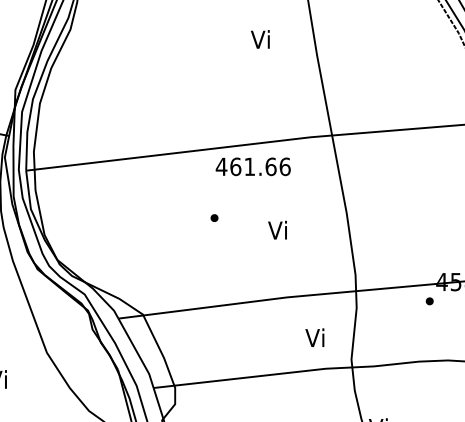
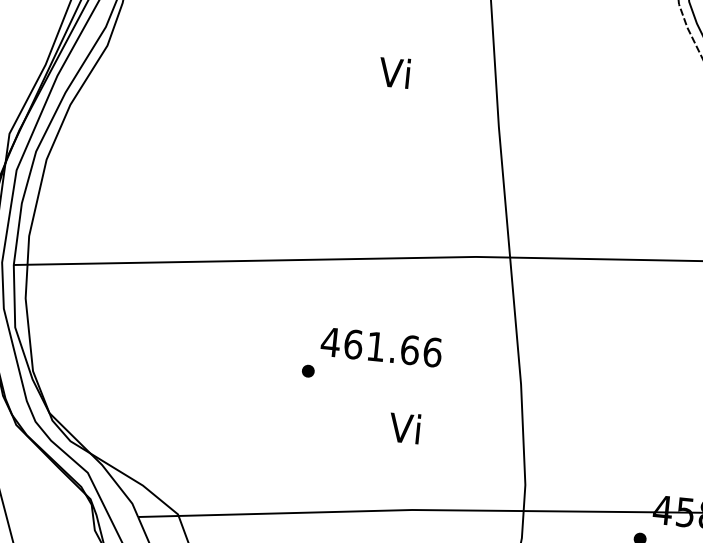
text: (260, 39) -> (394, 72), moved
text: (252, 166) -> (380, 346), moved
text: (277, 229) -> (404, 426), moved

